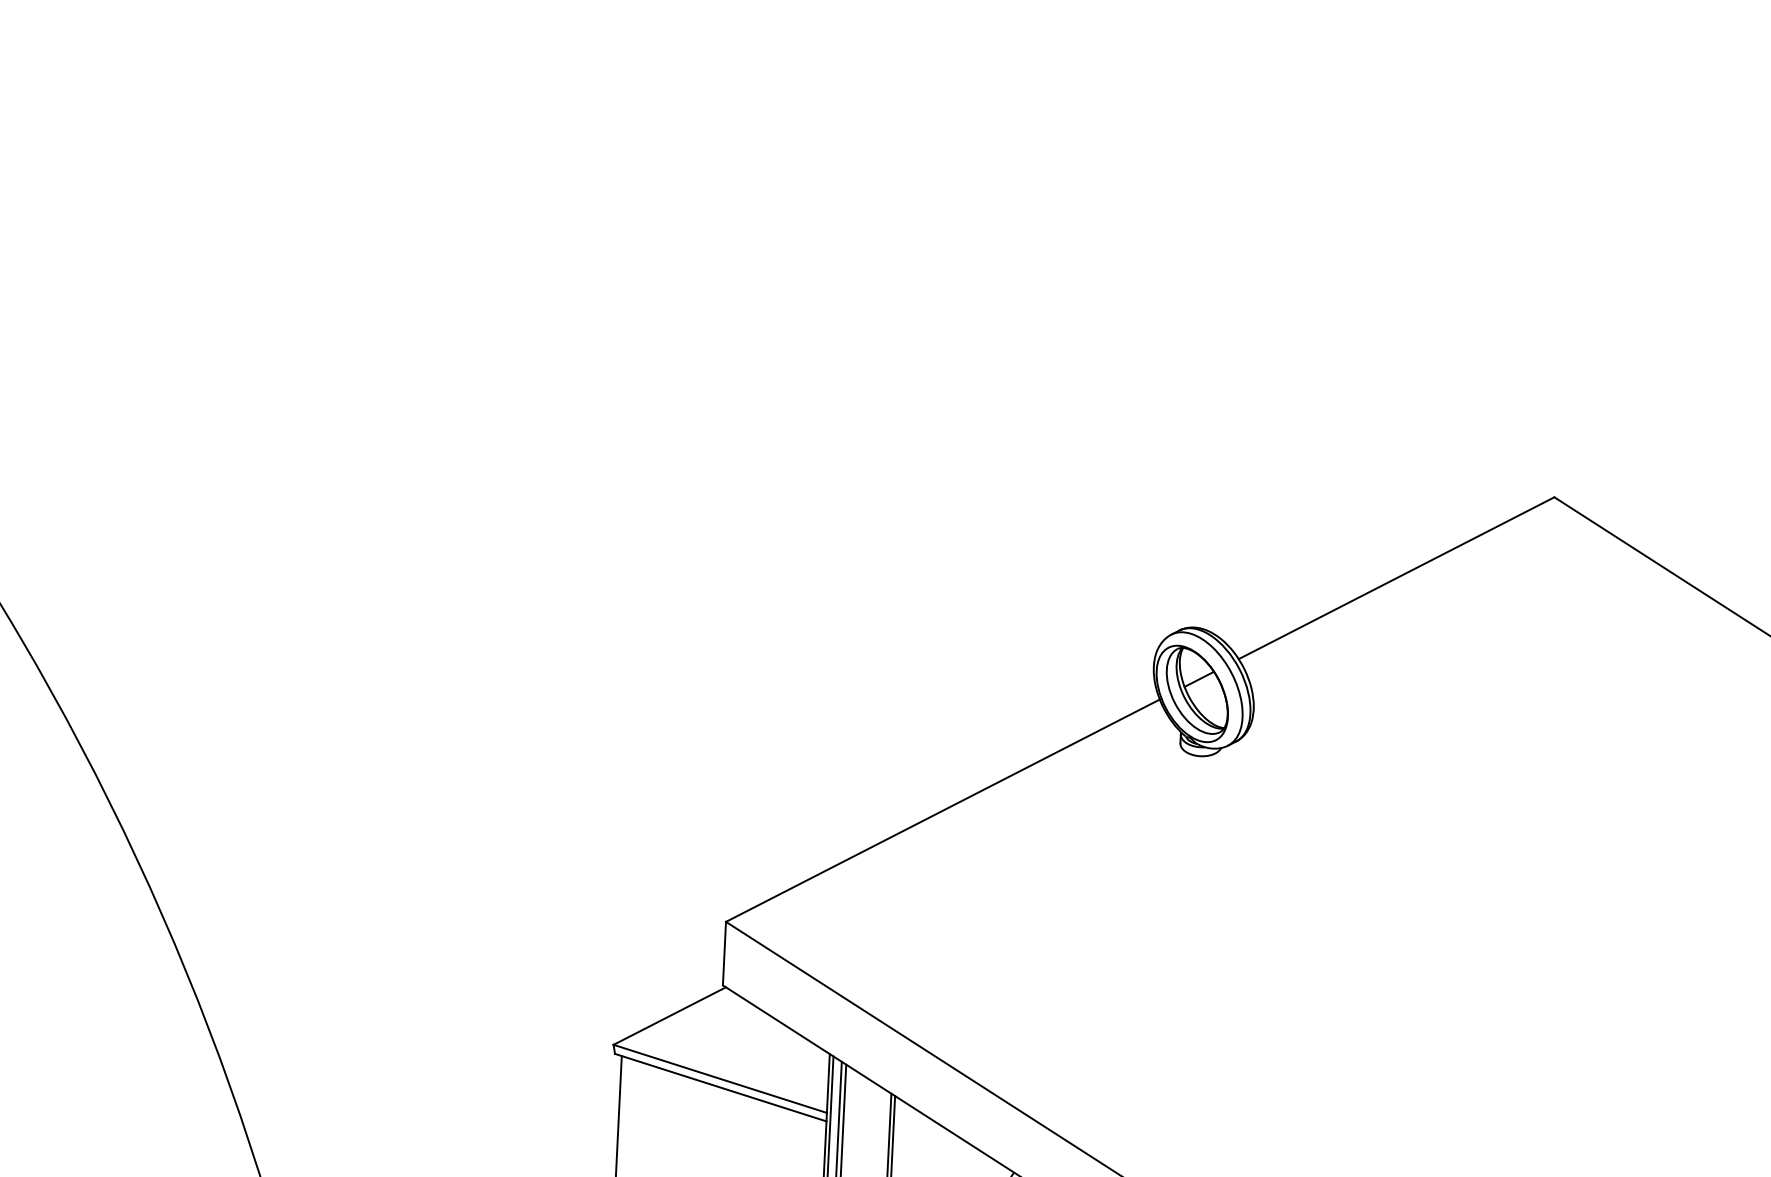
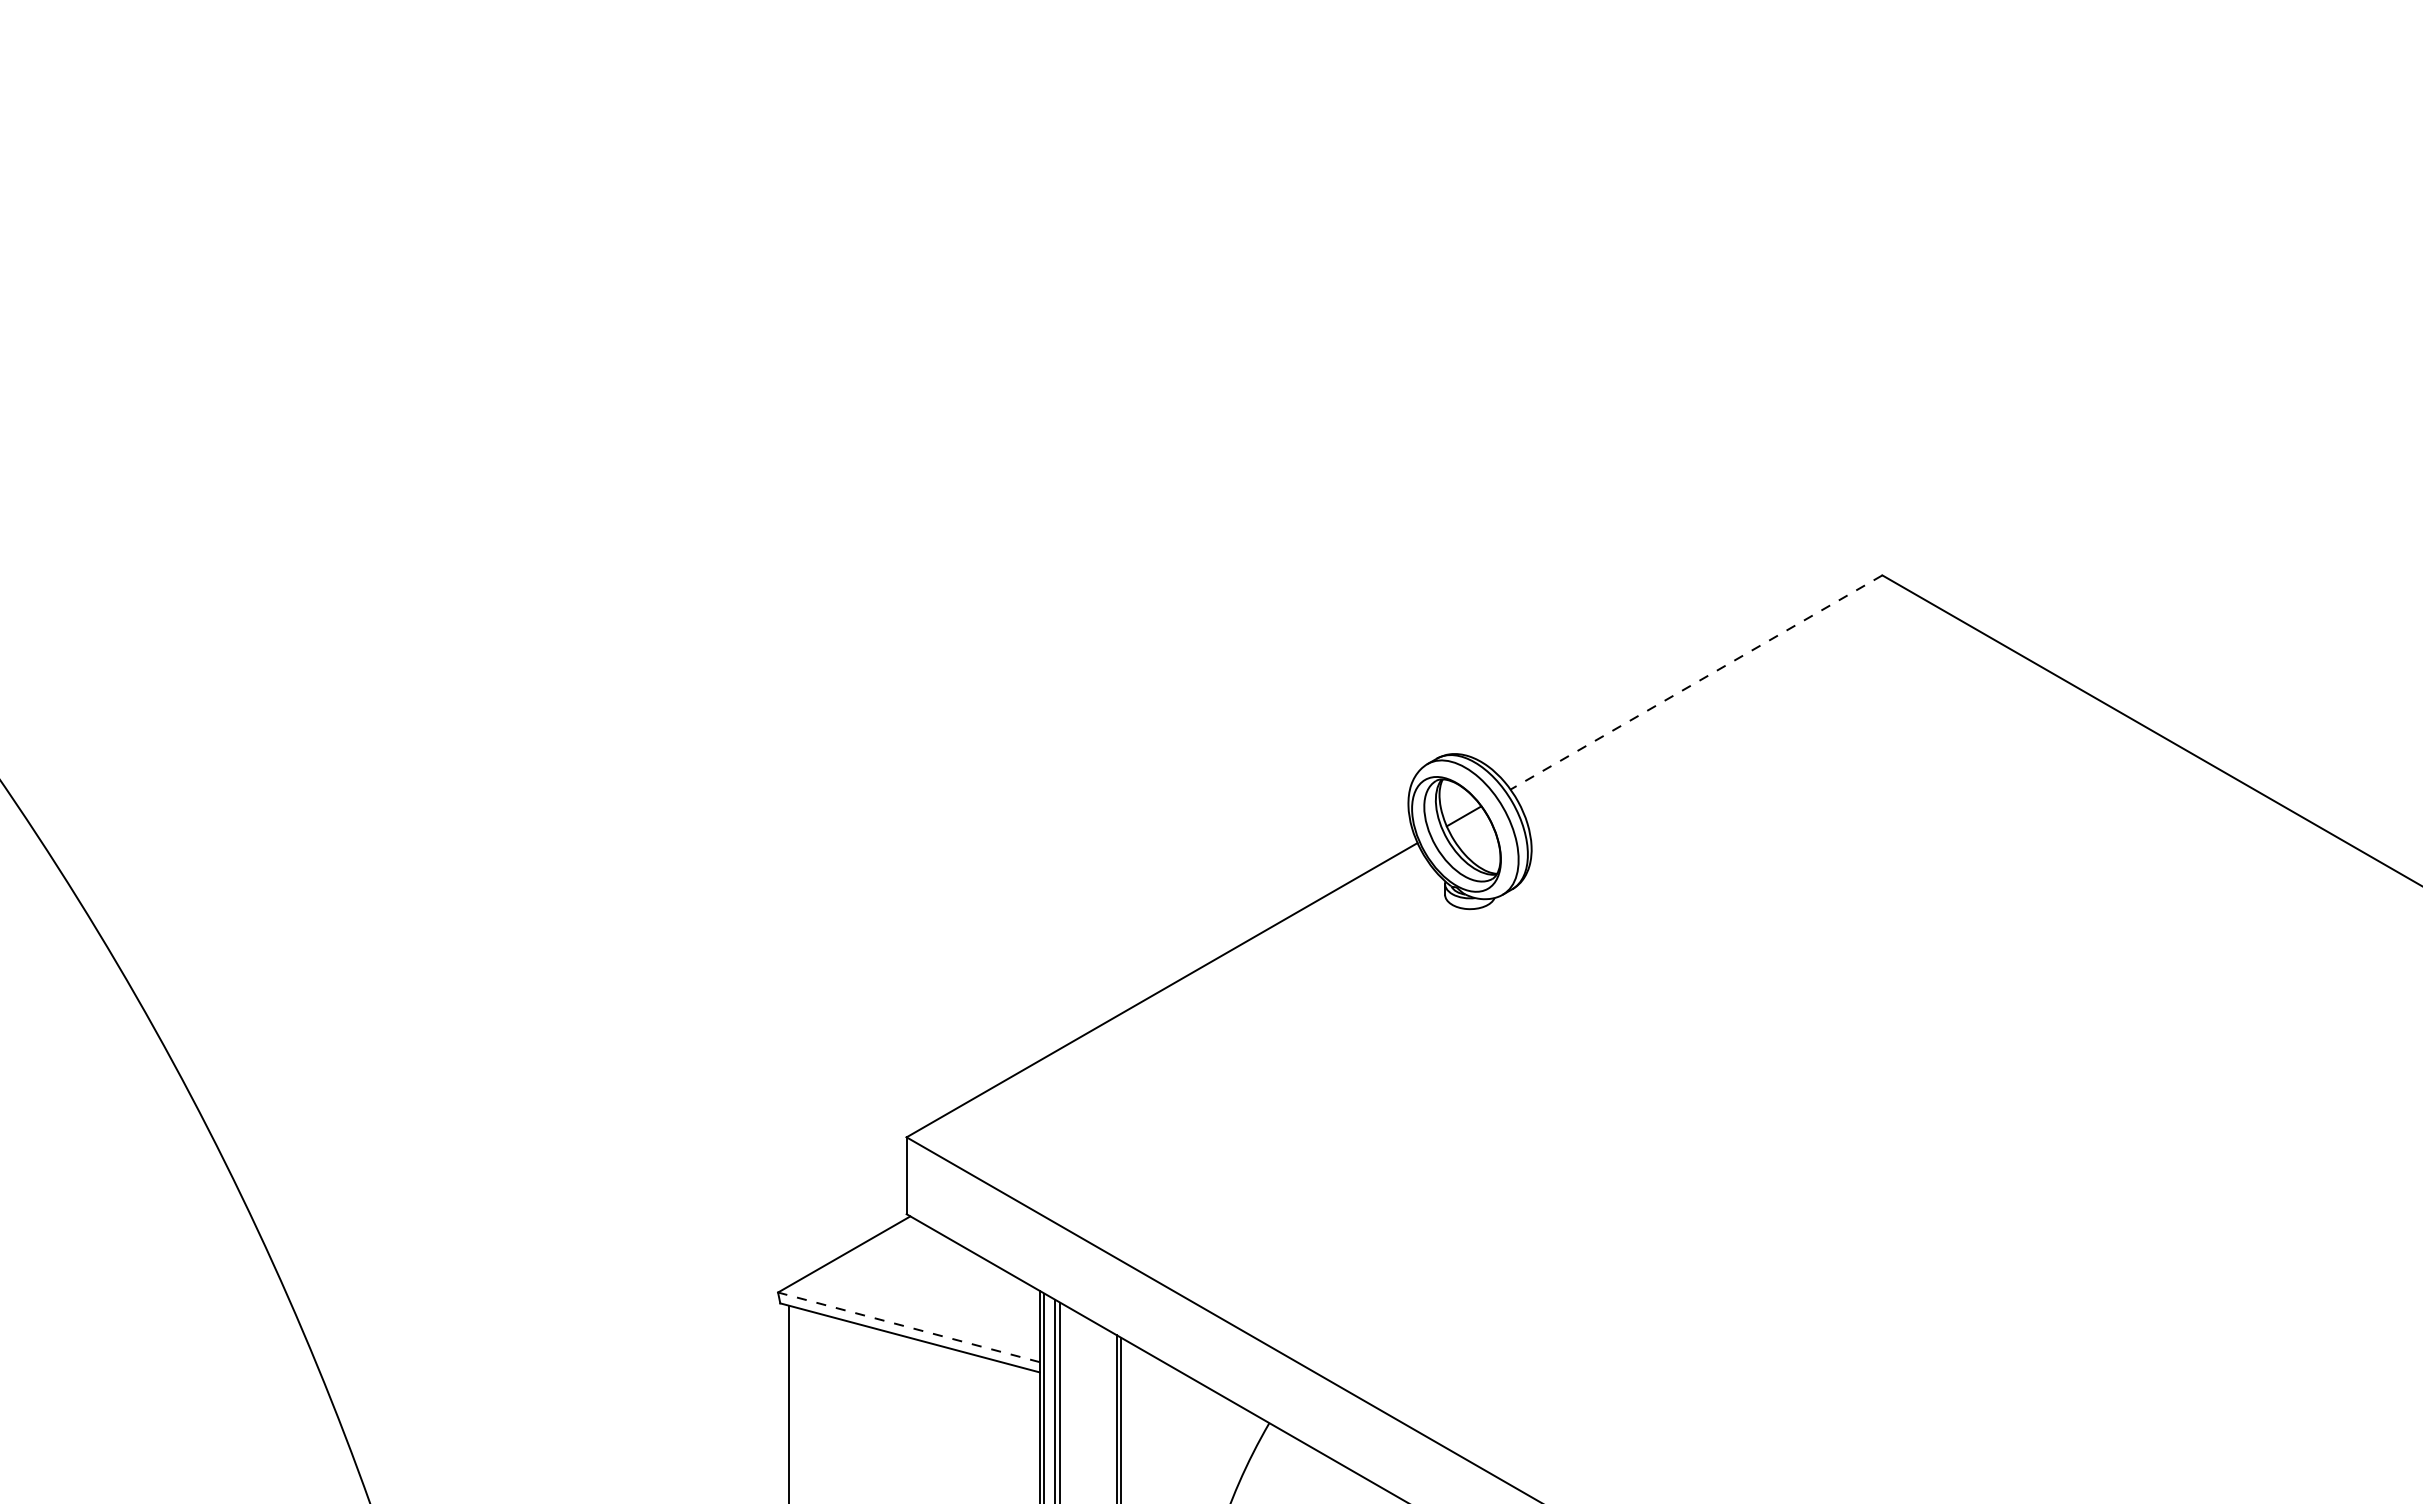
line: (1396, 578) -> (1696, 682), solid -> dashed
line: (719, 1078) -> (908, 1327), solid -> dashed

